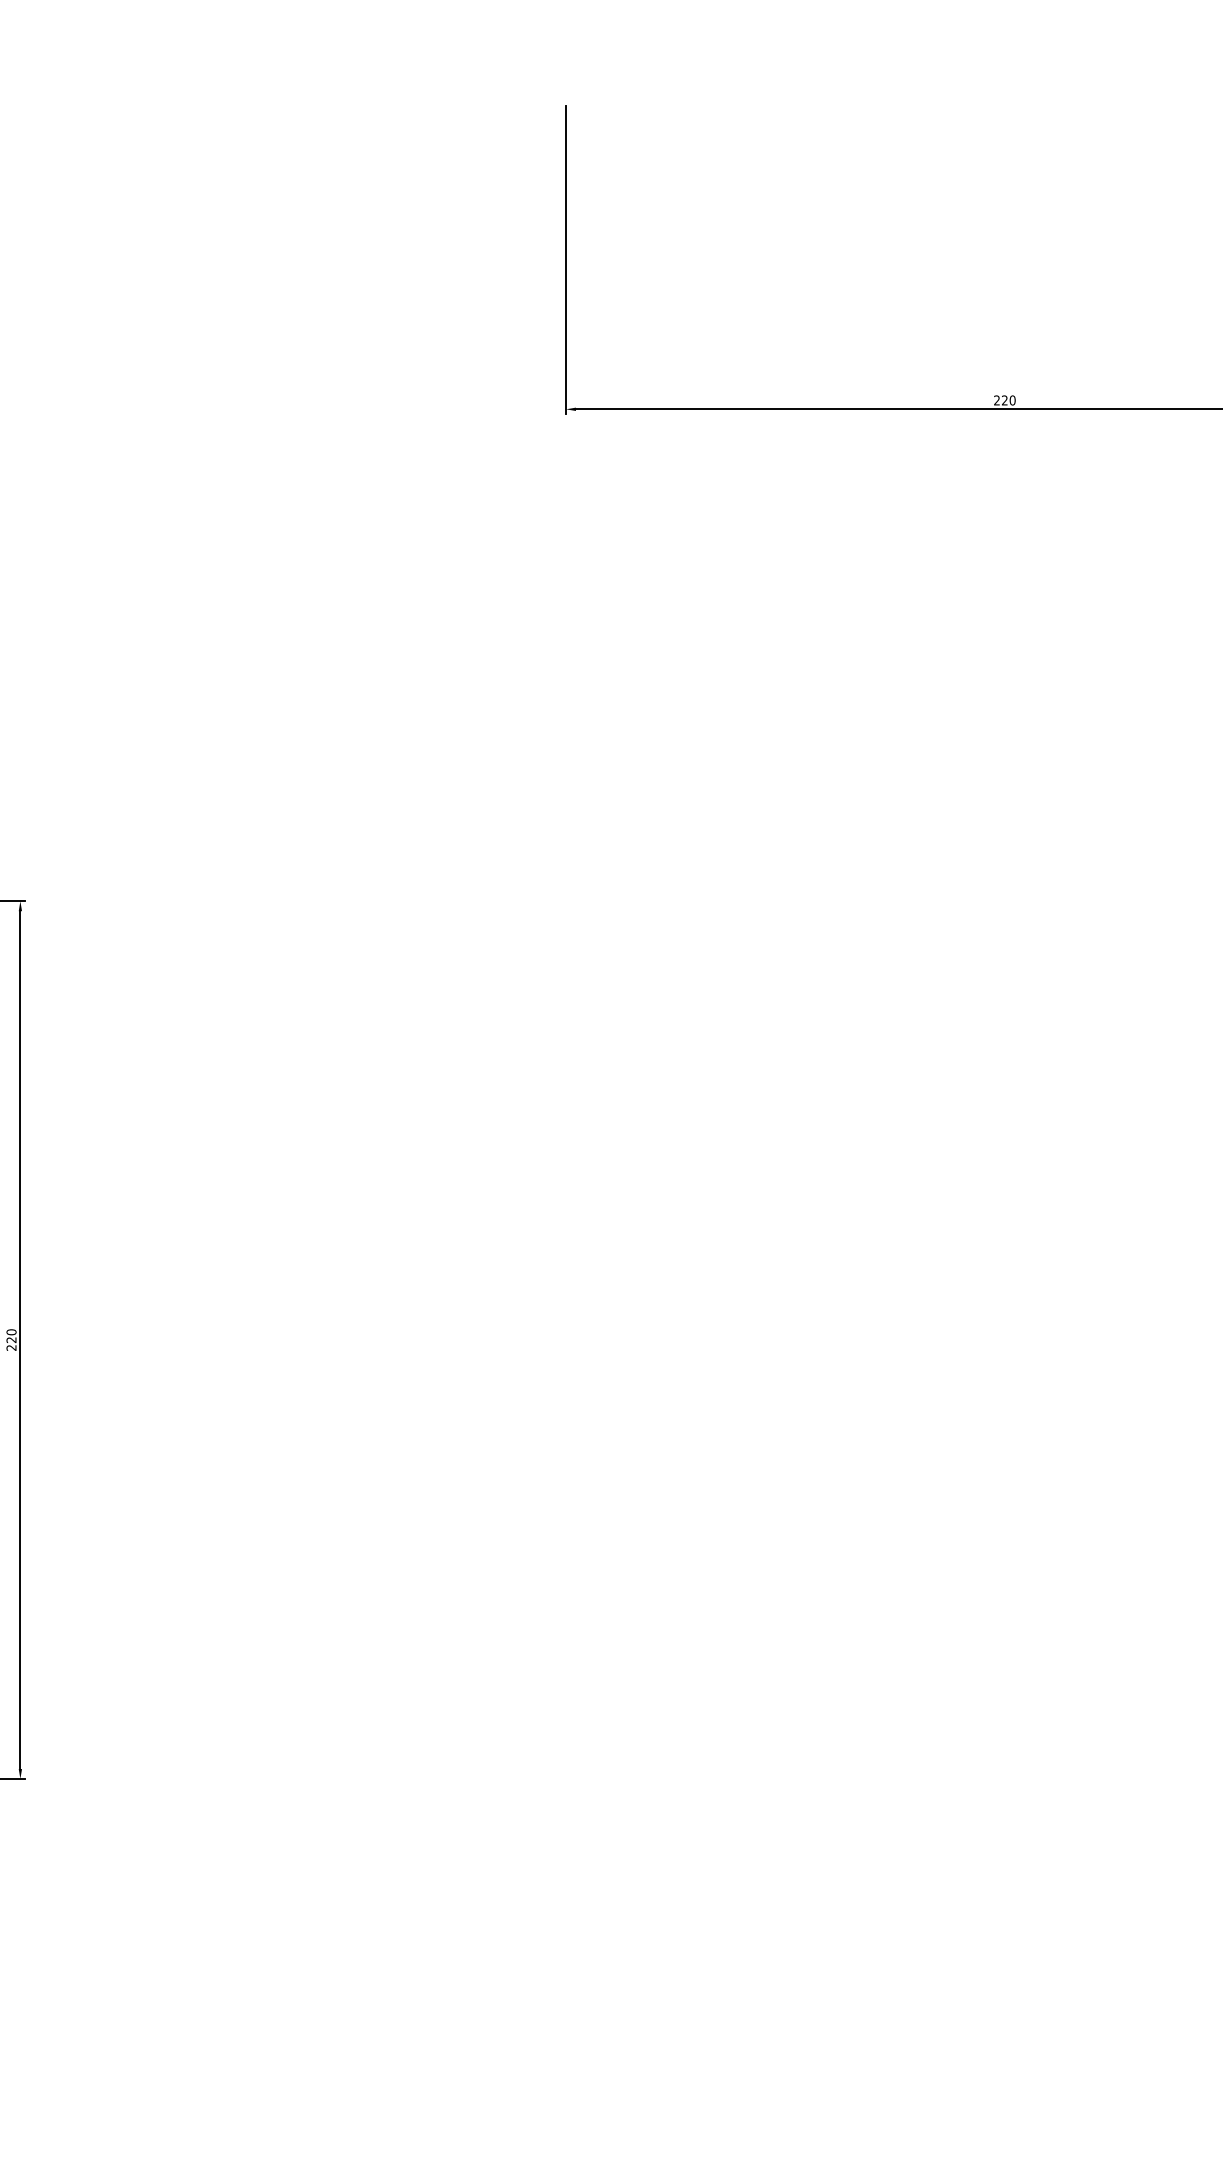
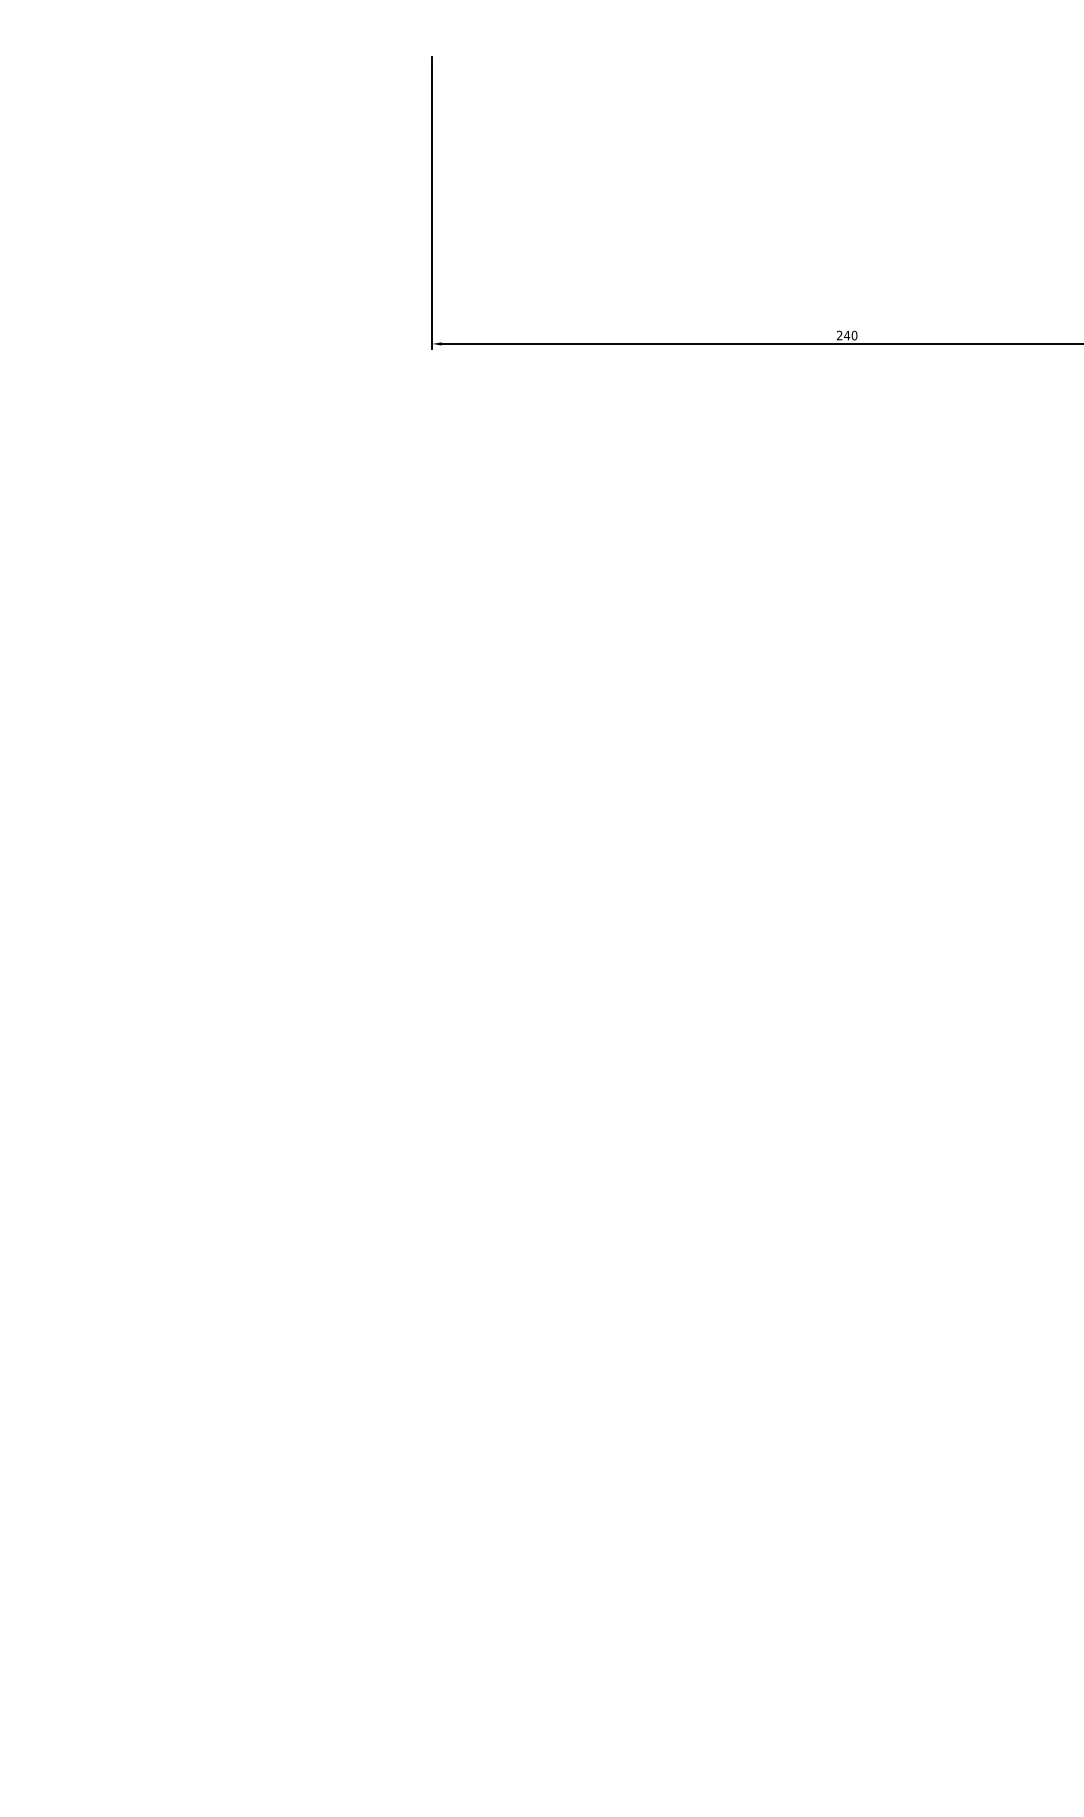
text: (1004, 400) -> (846, 335), 220 -> 240

